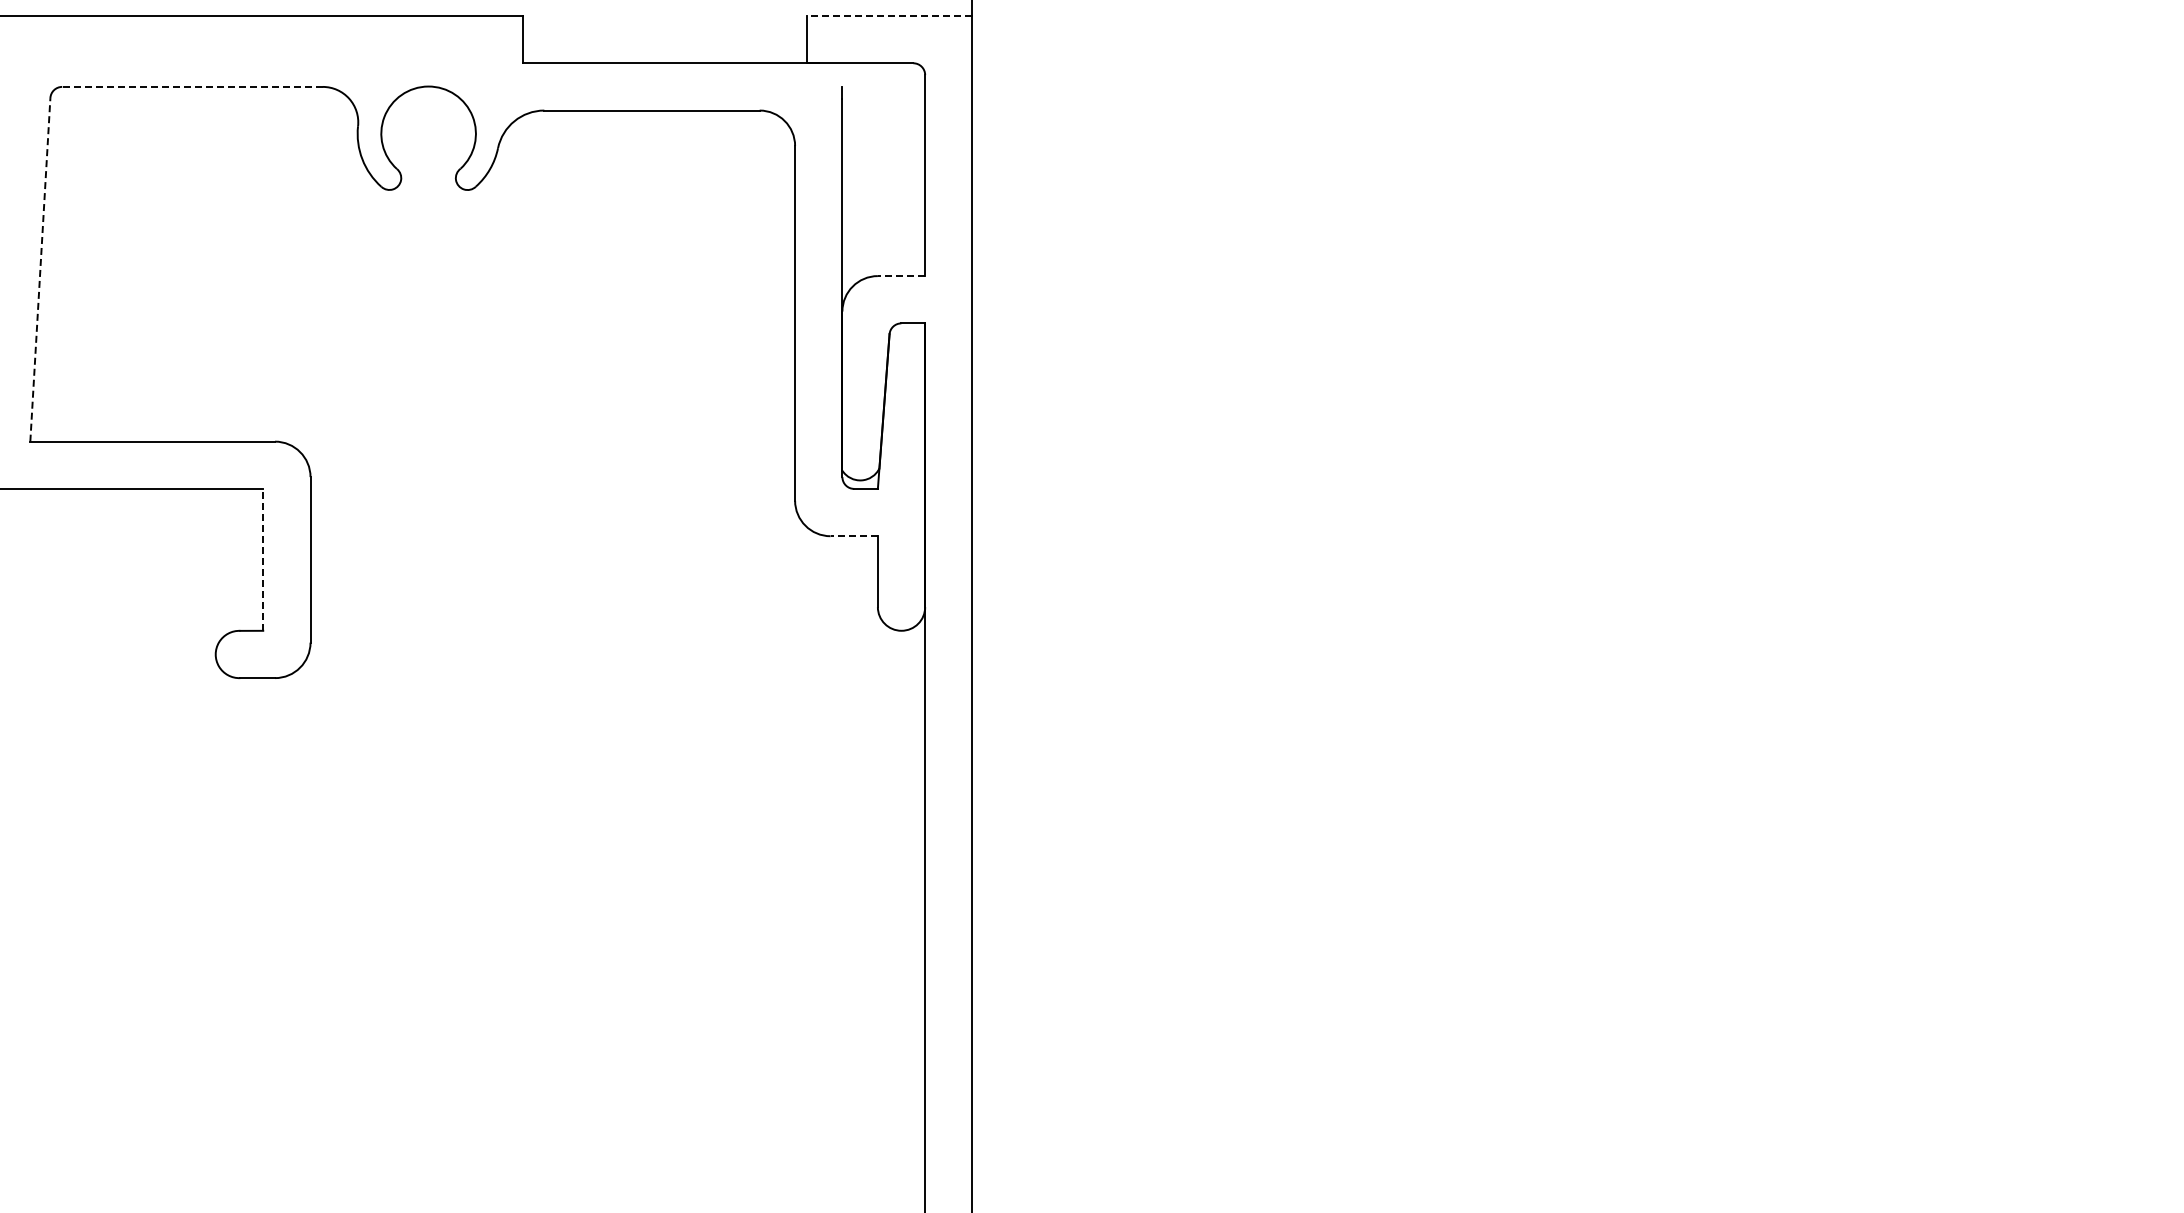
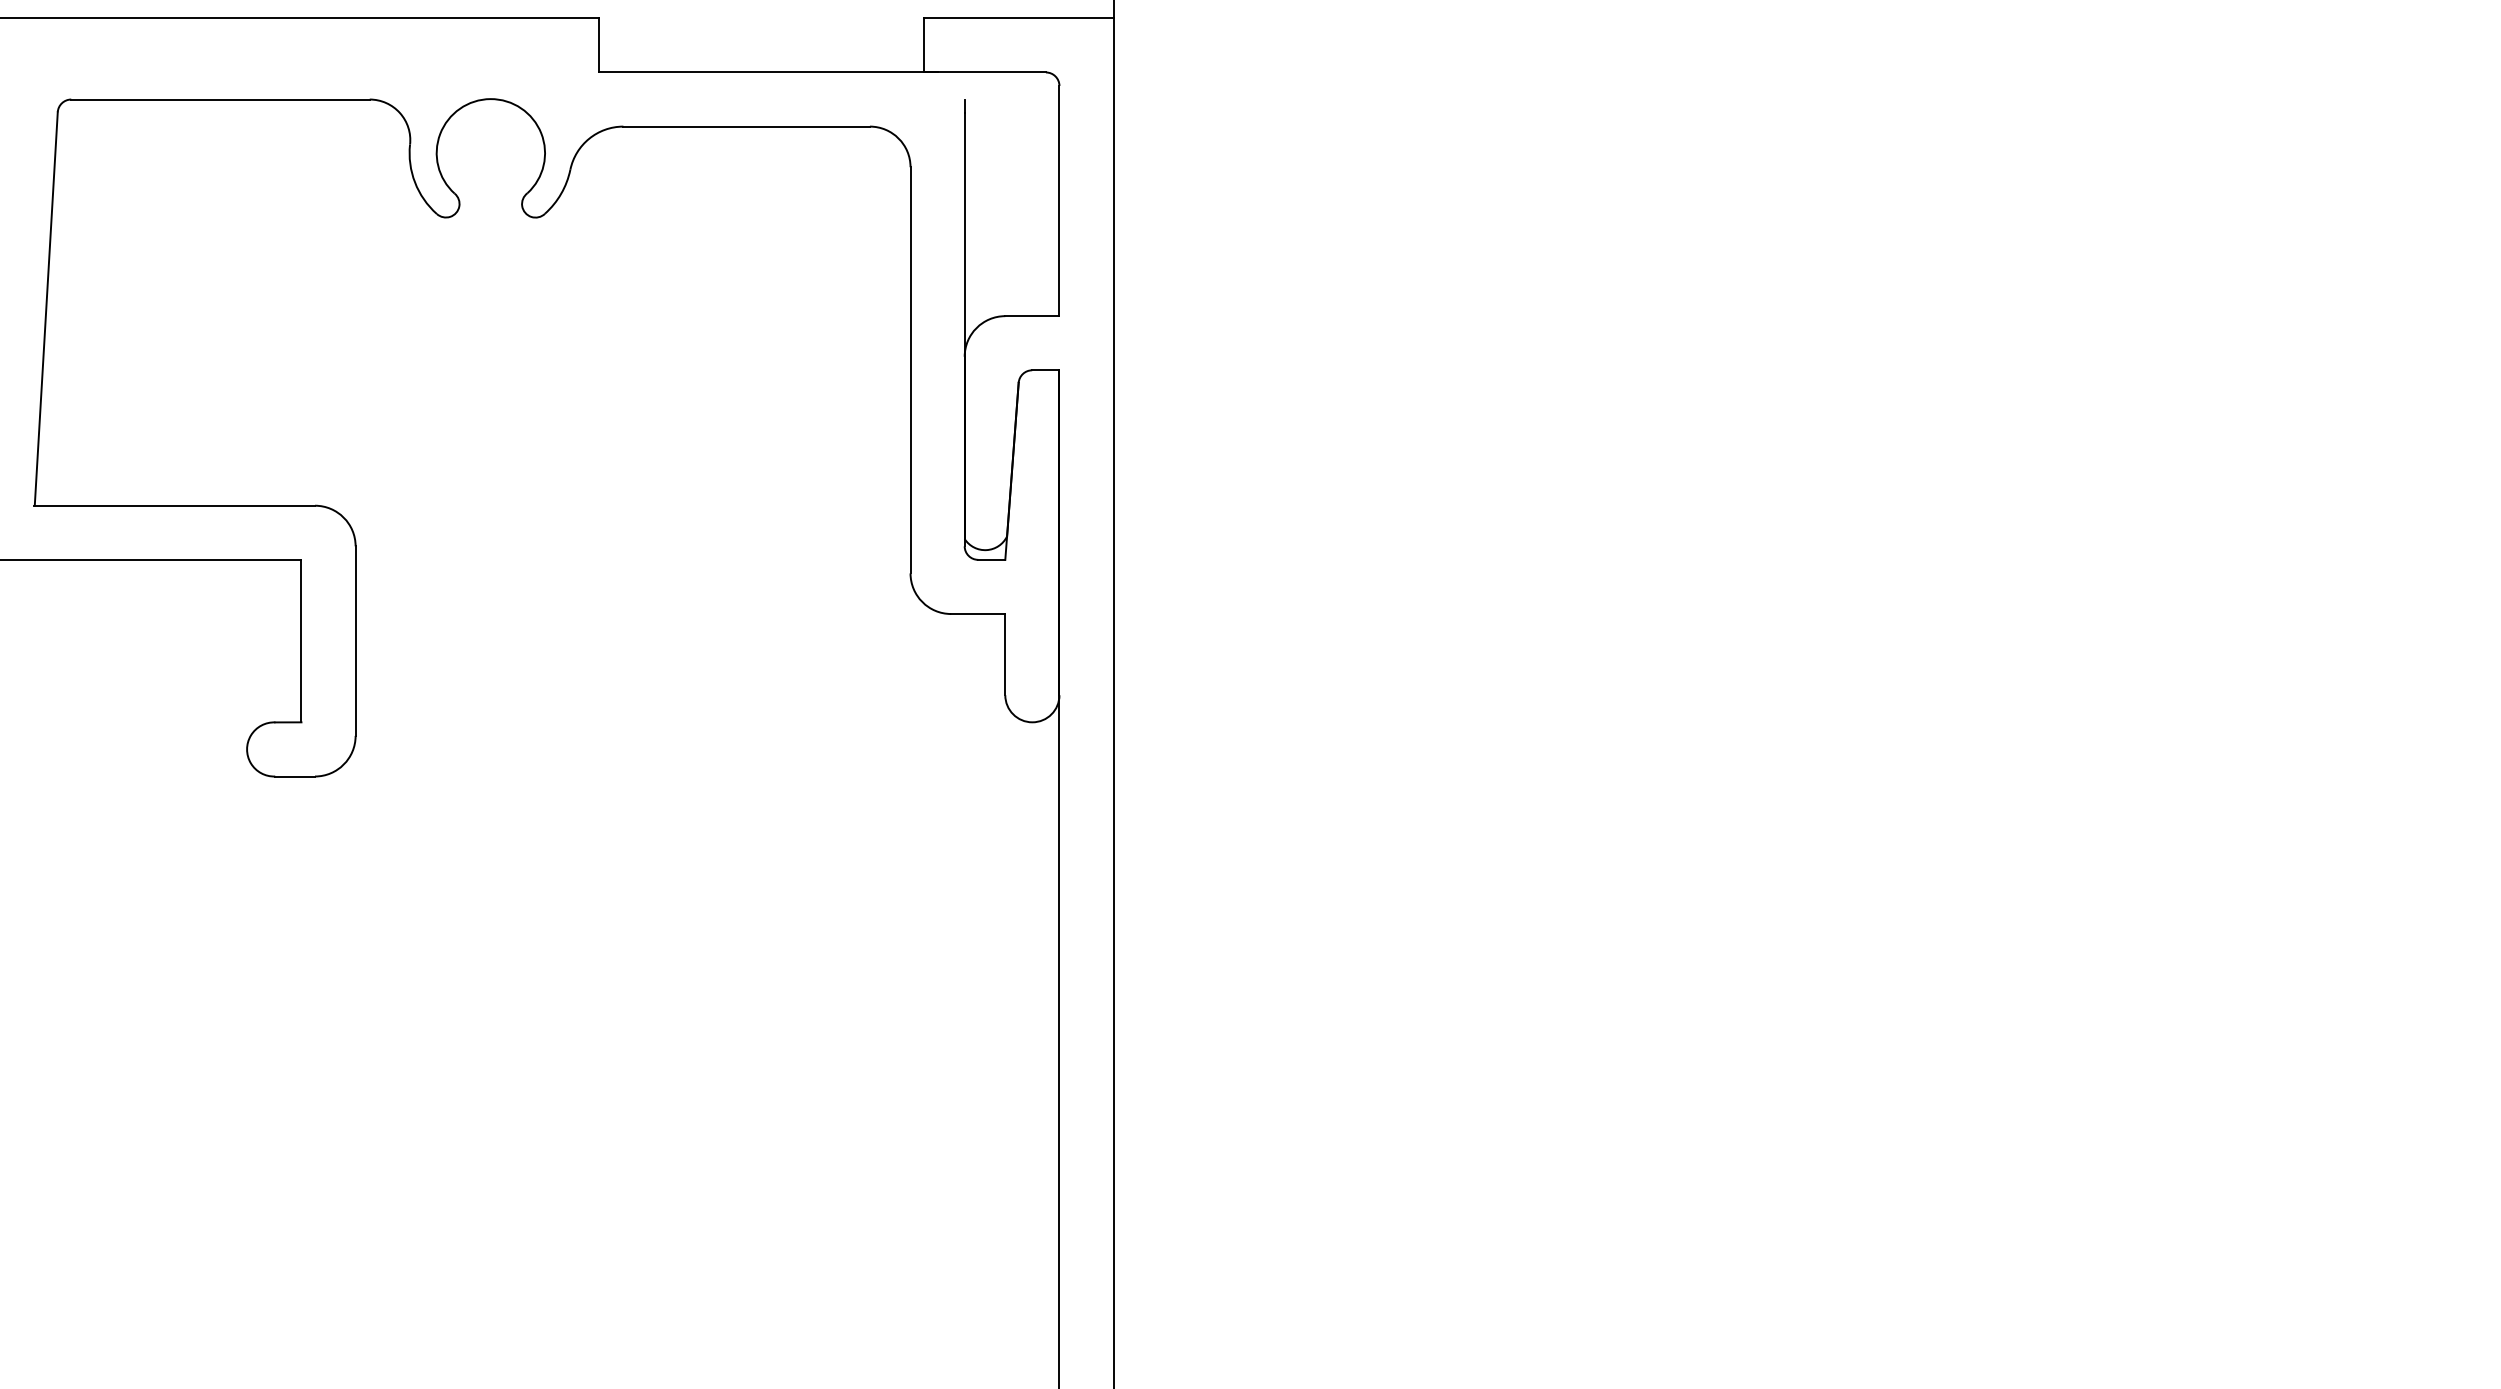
line: (889, 15) -> (1018, 17), dashed -> solid
line: (192, 86) -> (220, 99), dashed -> solid
line: (40, 269) -> (46, 308), dashed -> solid
line: (901, 276) -> (1032, 316), dashed -> solid
line: (854, 536) -> (978, 614), dashed -> solid
line: (263, 559) -> (301, 640), dashed -> solid

